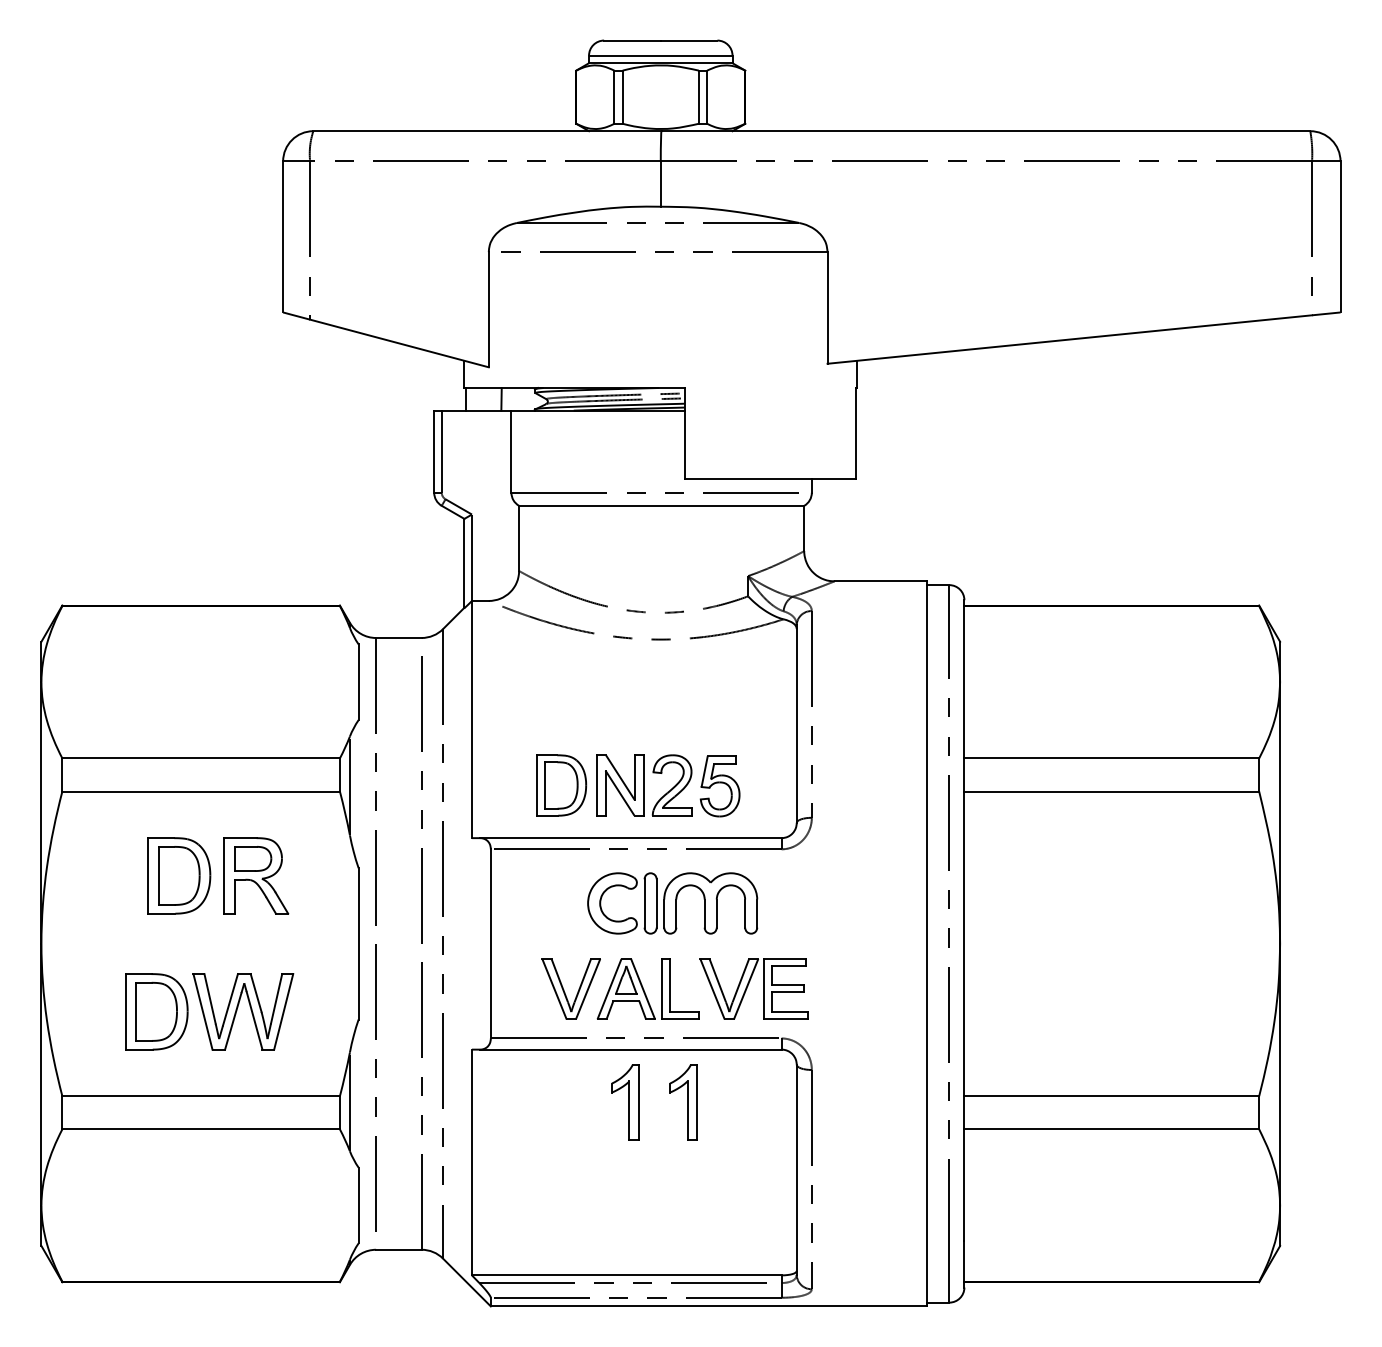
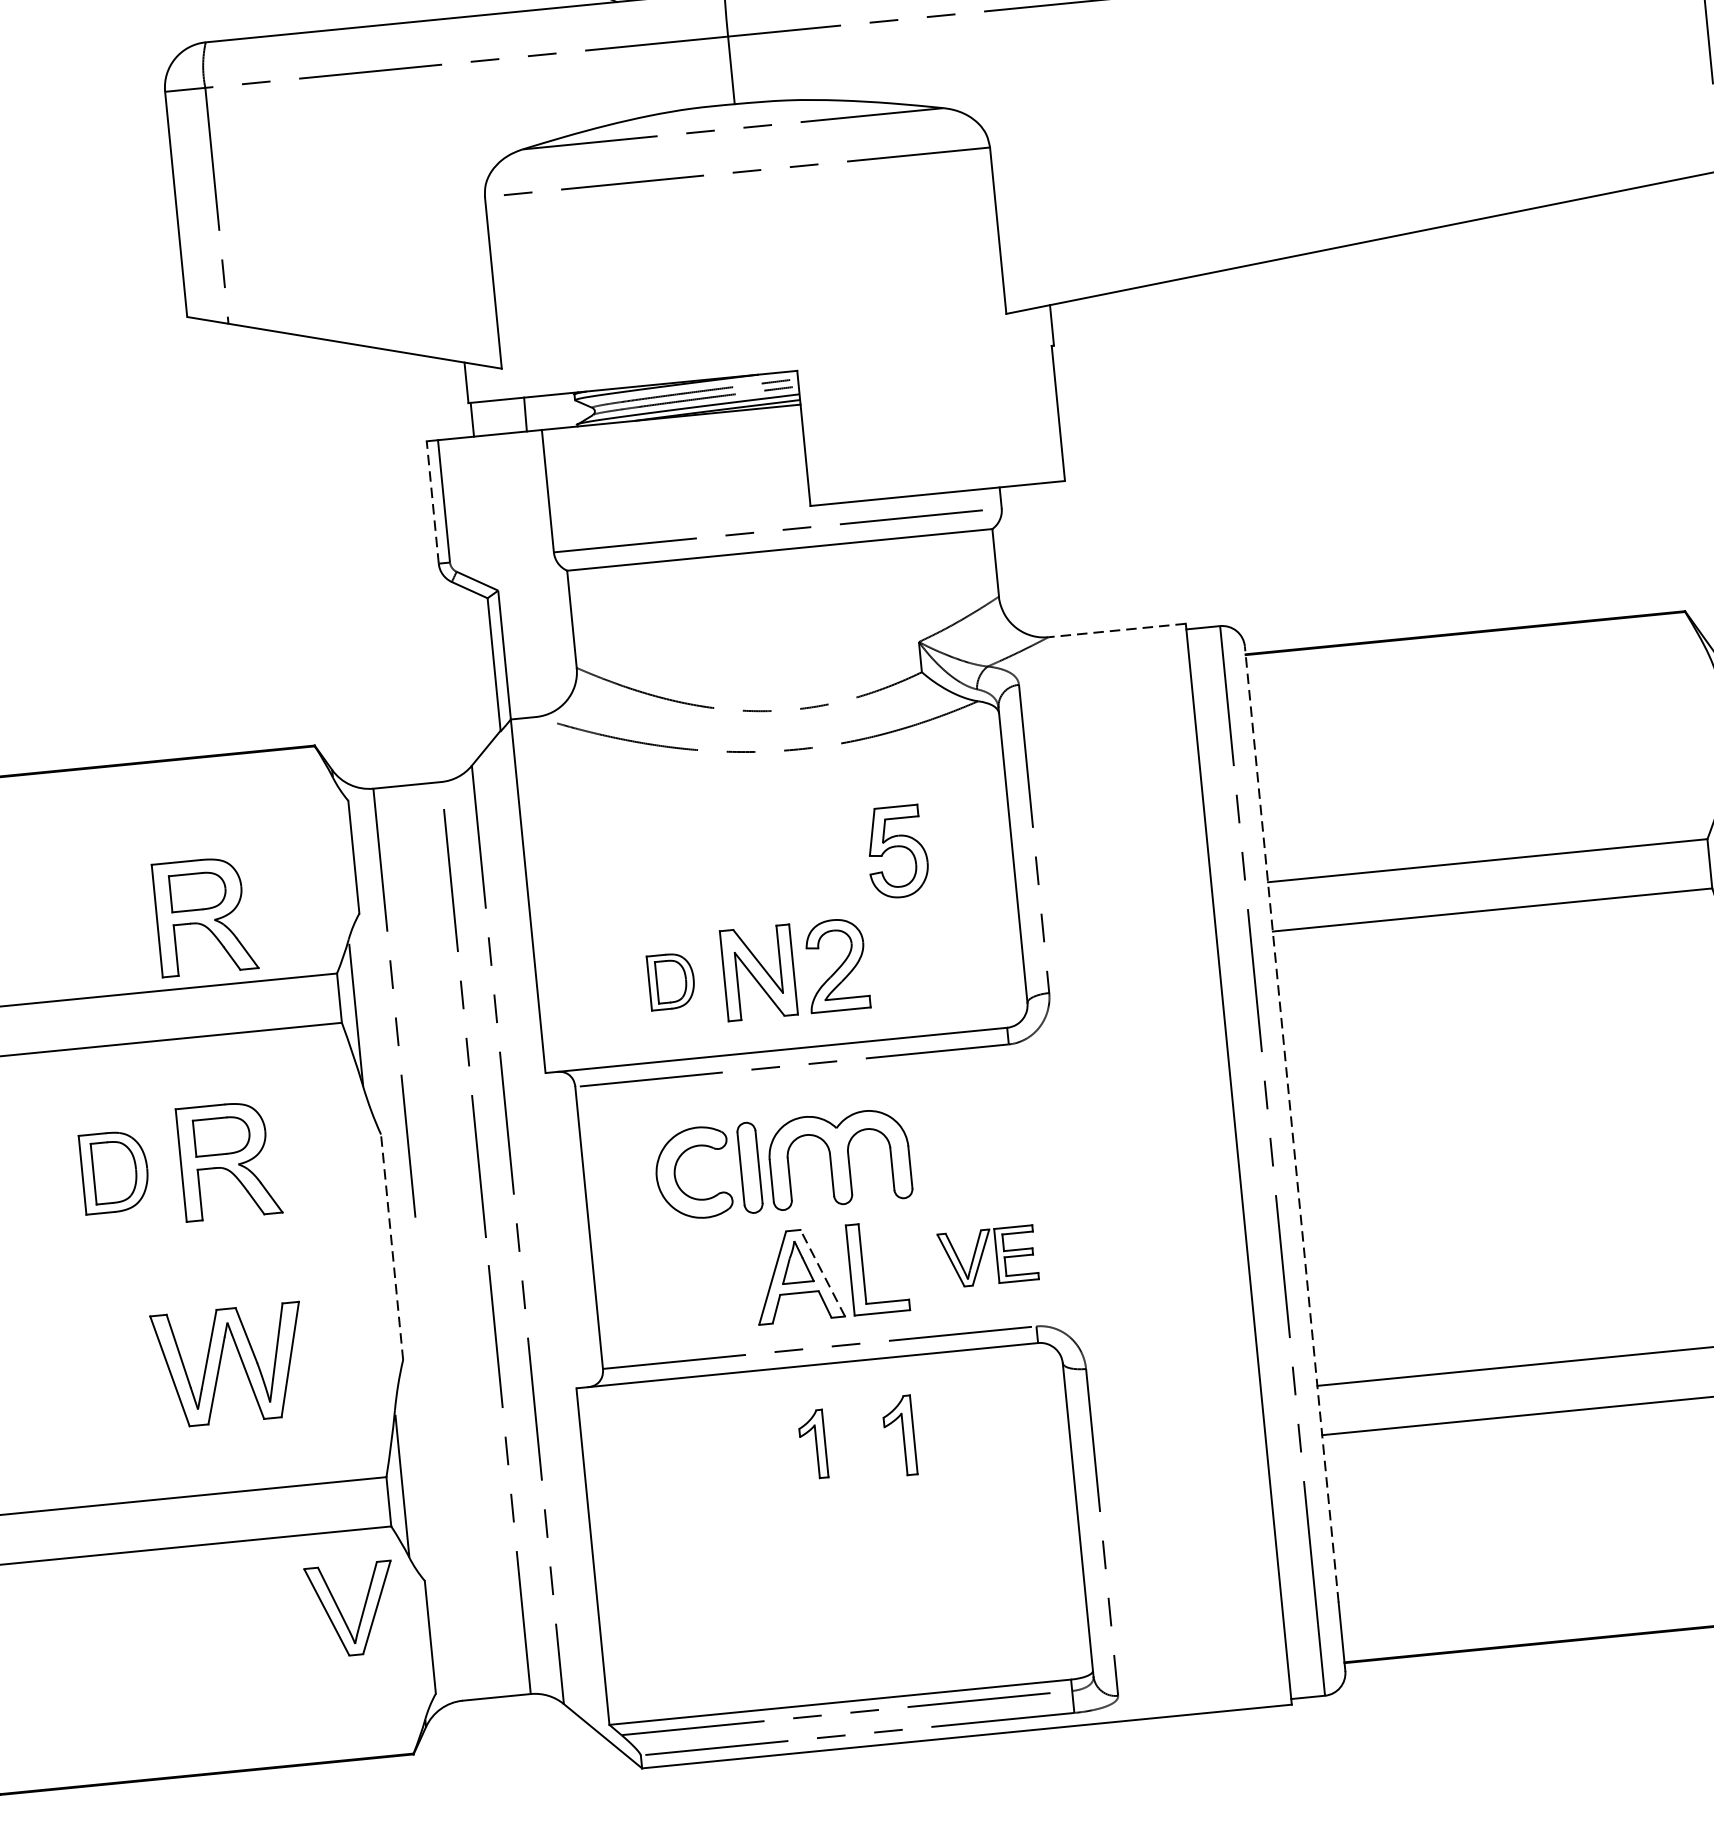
line: (434, 451) -> (433, 502), solid -> dashed
line: (880, 581) -> (1117, 630), solid -> dashed
part: (256, 711) -> (205, 915), added
part: (561, 785) -> (671, 981), size x0.6
part: (719, 786) -> (896, 852), moved
part: (179, 875) -> (115, 1171), size x0.7
part: (672, 903) -> (782, 1164), moved
line: (964, 920) -> (1291, 1123), solid -> dashed
line: (358, 943) -> (391, 1246), solid -> dashed
part: (753, 988) -> (987, 1256), size x0.6
part: (564, 989) -> (341, 1611), moved
line: (643, 989) -> (823, 1273), solid -> dashed
part: (156, 1011) -> (100, 1377), removed
line: (375, 1077) -> (436, 1443), removed
part: (625, 1102) -> (813, 1444), size x0.6
part: (683, 1102) -> (899, 1436), size x0.7

